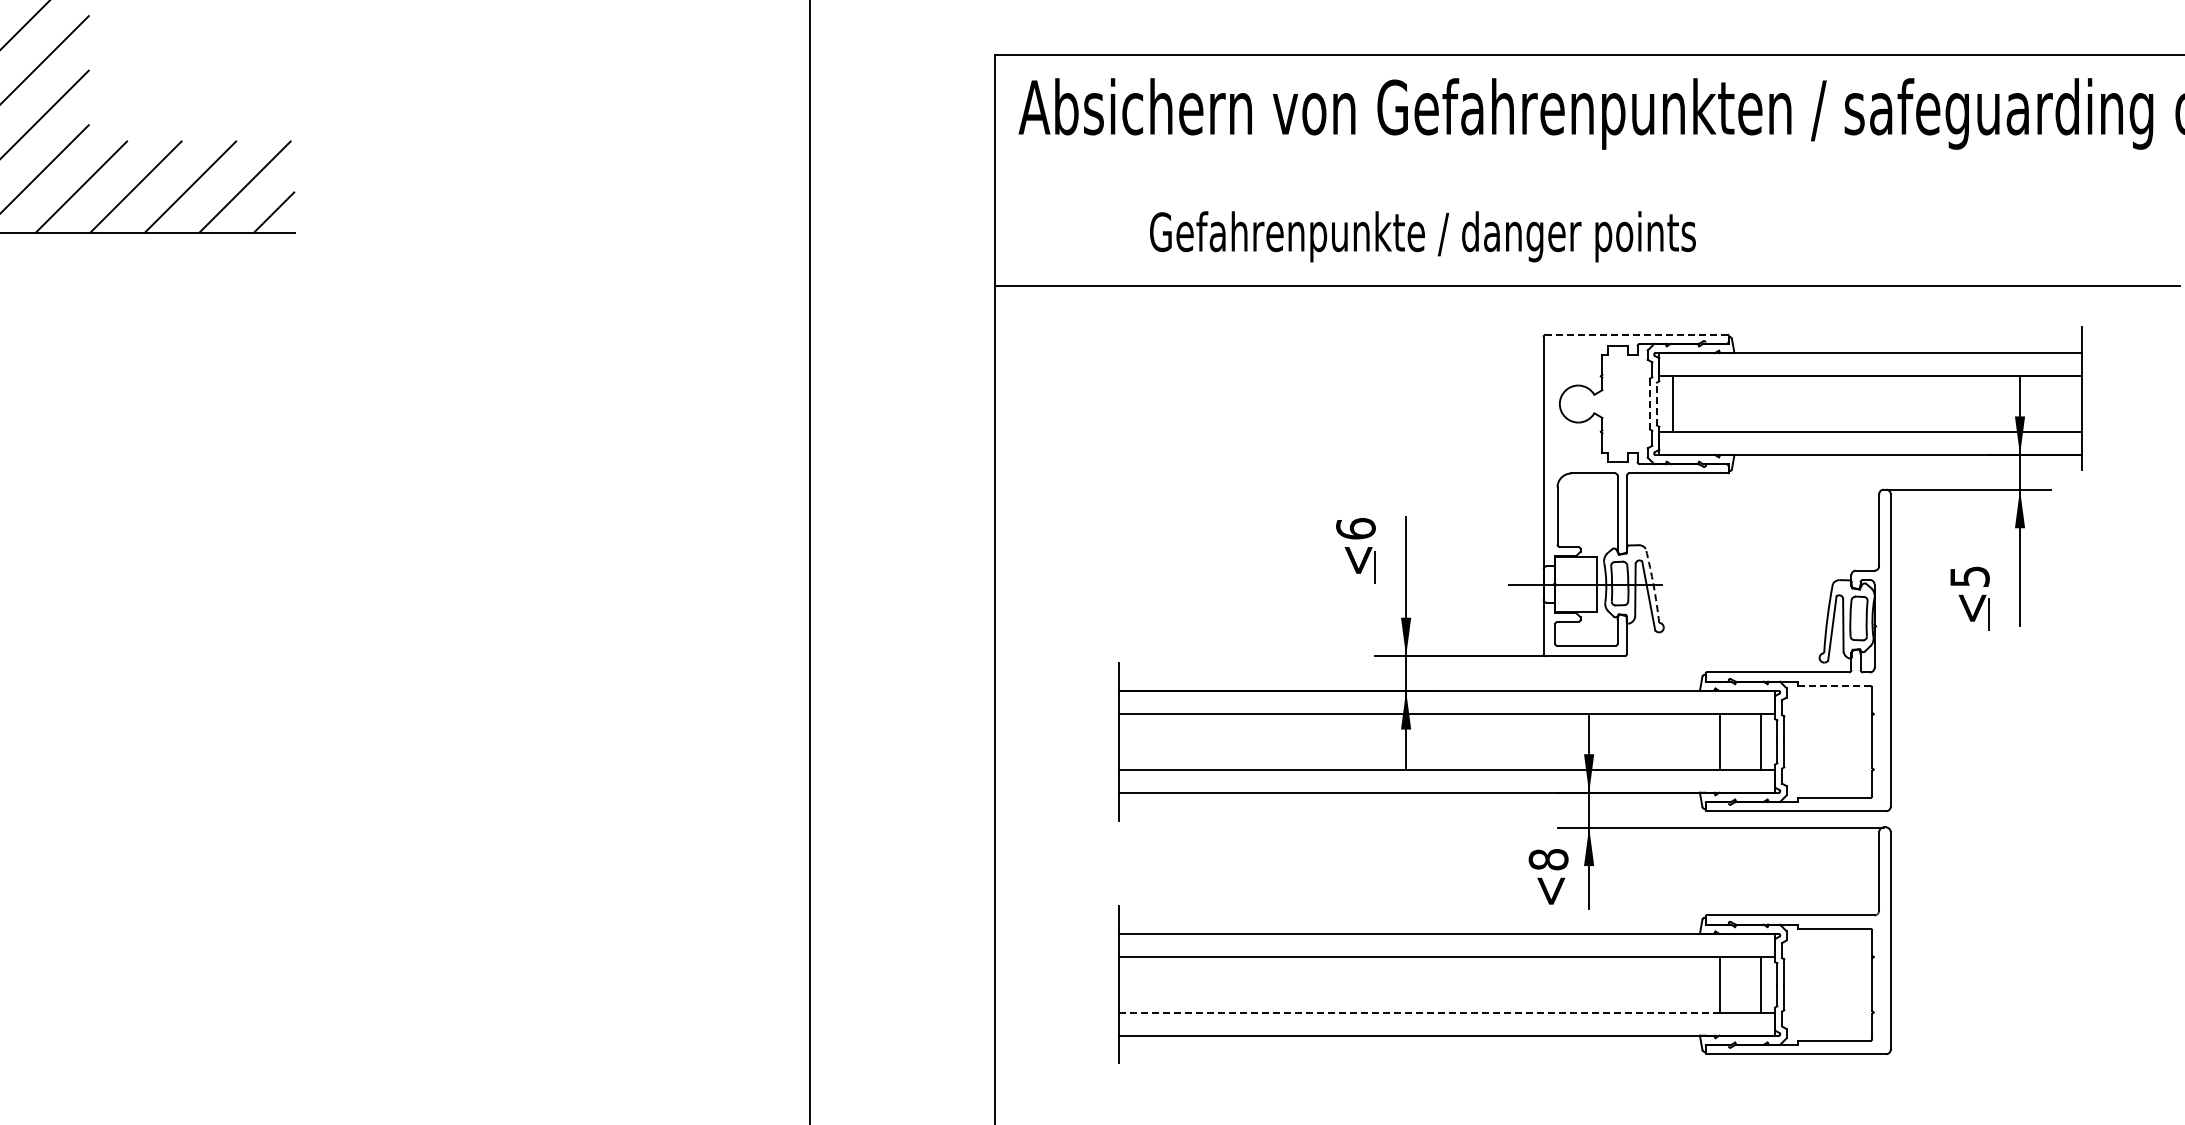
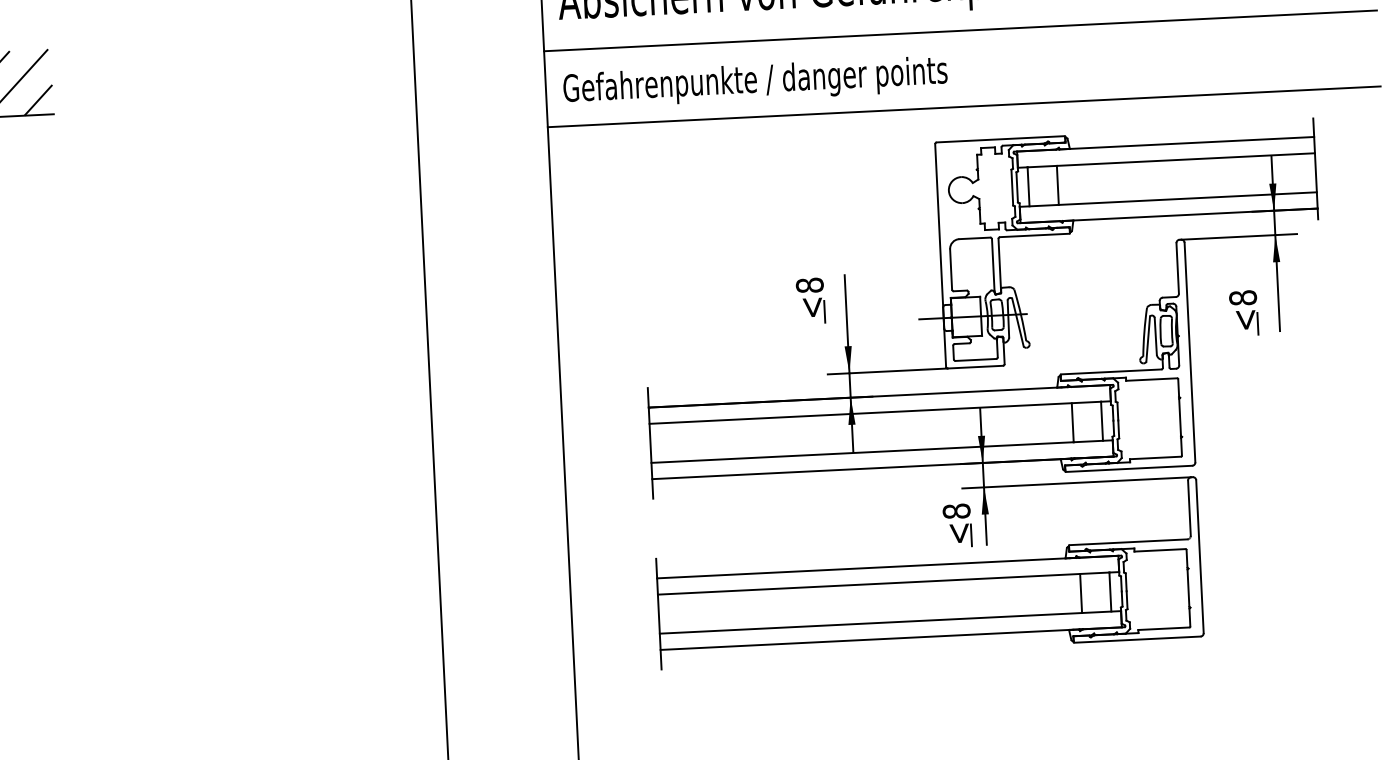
line: (1587, 178) -> (960, 31), added
text: (1422, 236) -> (755, 82), moved
line: (1636, 334) -> (1000, 139), dashed -> solid
line: (1650, 403) -> (1012, 187), dashed -> solid
line: (1657, 403) -> (1017, 186), dashed -> solid
line: (1714, 403) -> (1057, 185), added
text: (1355, 528) -> (809, 285), <6 -> <8
text: (1969, 576) -> (1242, 297), <5 -> <8
arc: (1653, 585) -> (1020, 315), dashed -> solid
line: (1834, 686) -> (1151, 379), dashed -> solid
line: (1567, 894) -> (971, 535), added
line: (1418, 1012) -> (870, 623), dashed -> solid

